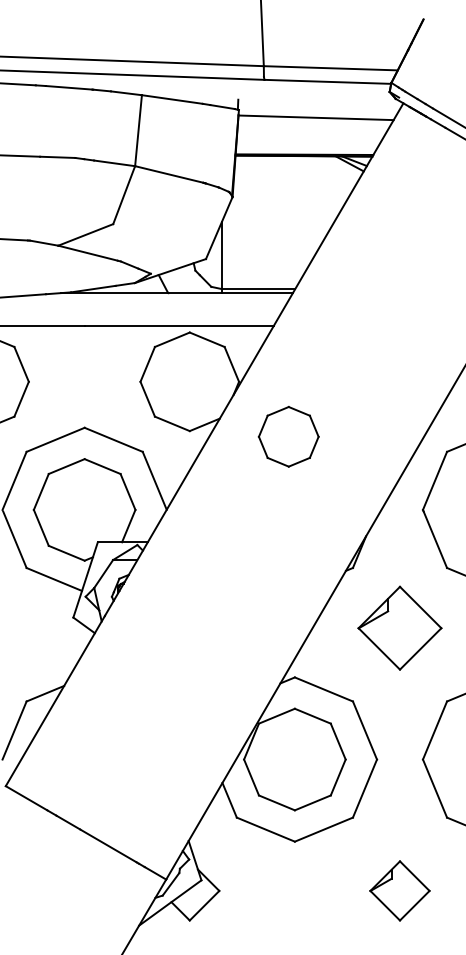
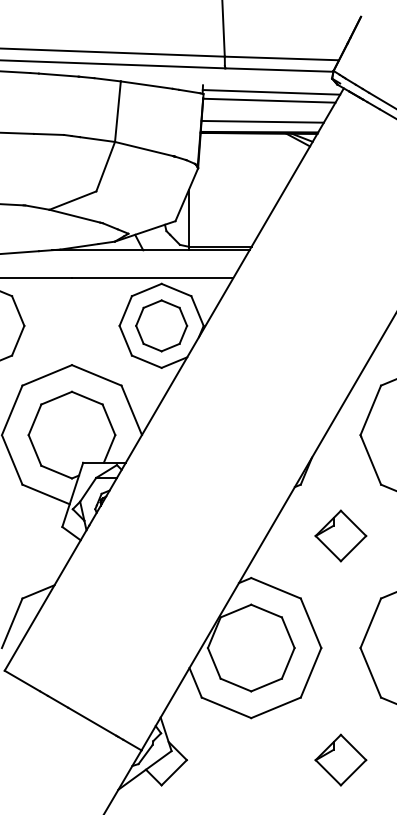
line: (318, 107) -> (271, 91), added
line: (308, 142) -> (262, 121), added
part: (288, 436) -> (161, 325), moved
part: (399, 627) -> (340, 535), size x0.71

